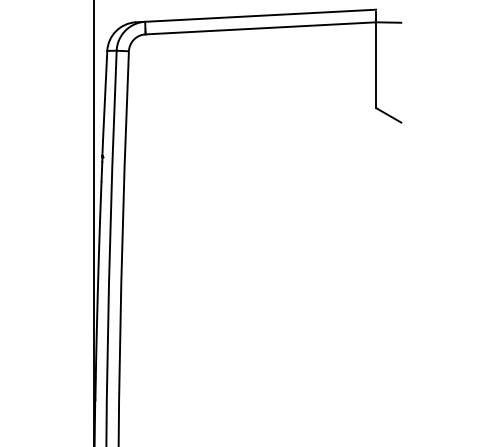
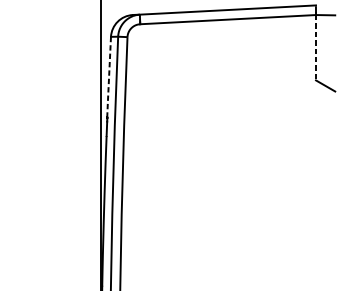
line: (376, 65) -> (316, 47), solid -> dashed
line: (104, 104) -> (108, 77), solid -> dashed

